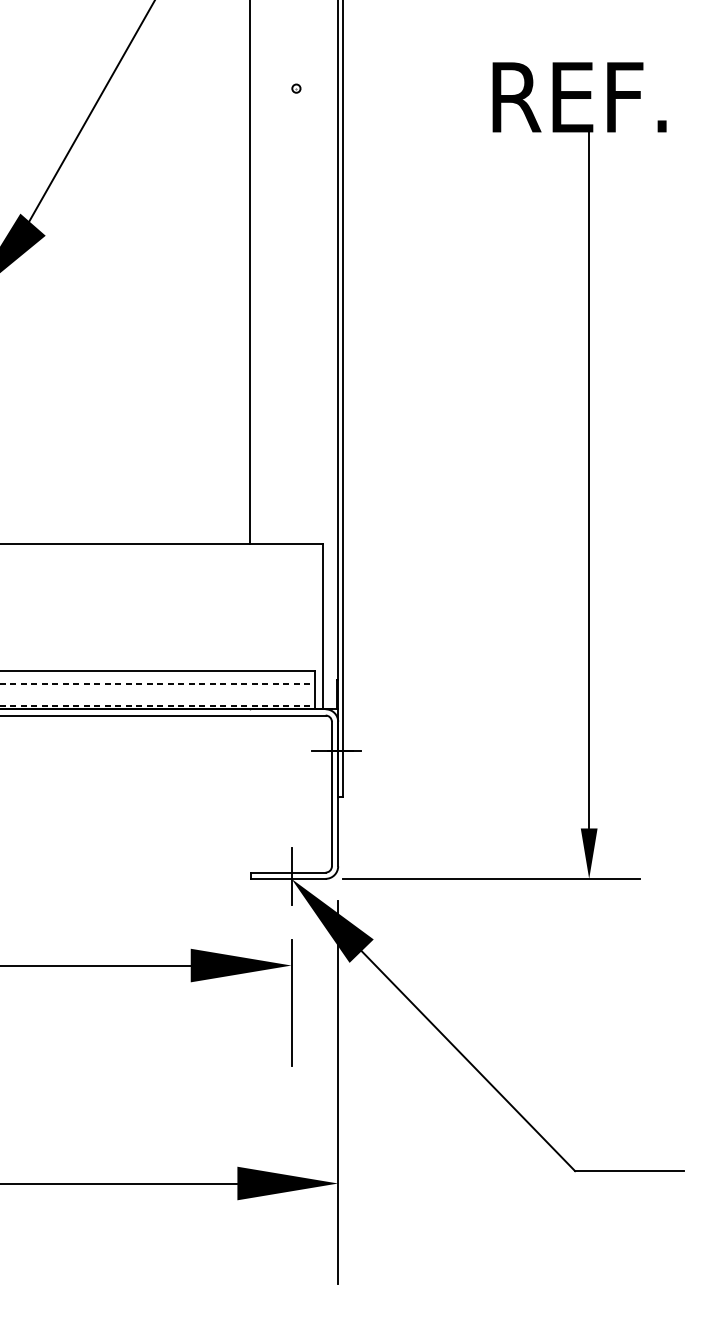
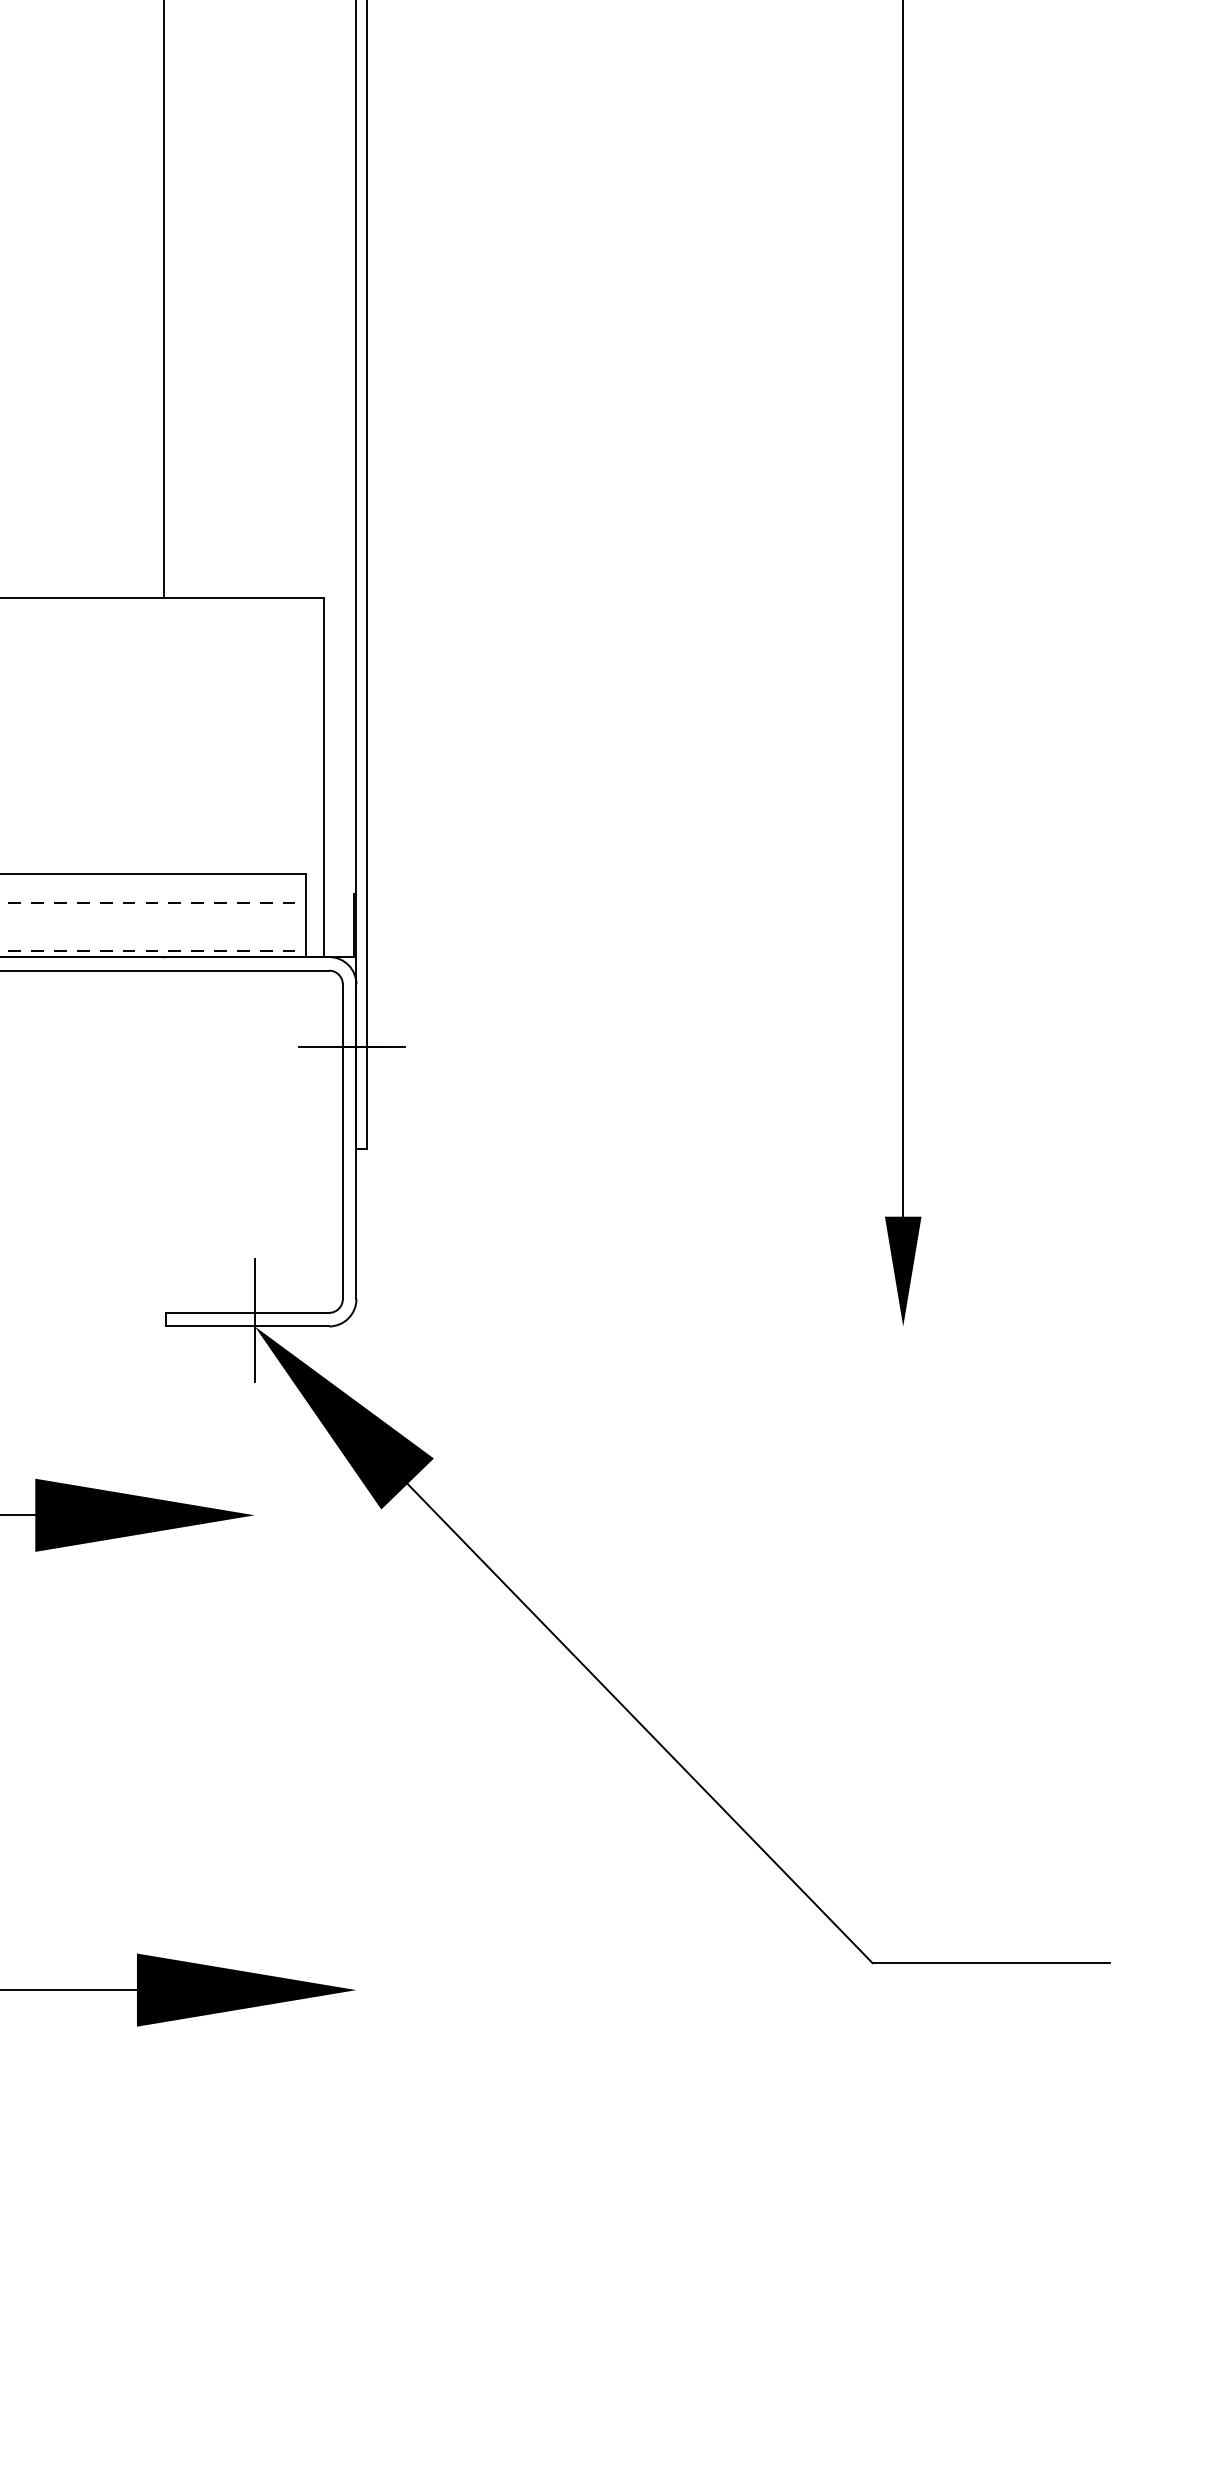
line: (491, 878) -> (690, 1325), removed
line: (291, 1002) -> (254, 1595), removed
line: (338, 1092) -> (357, 1791), removed

